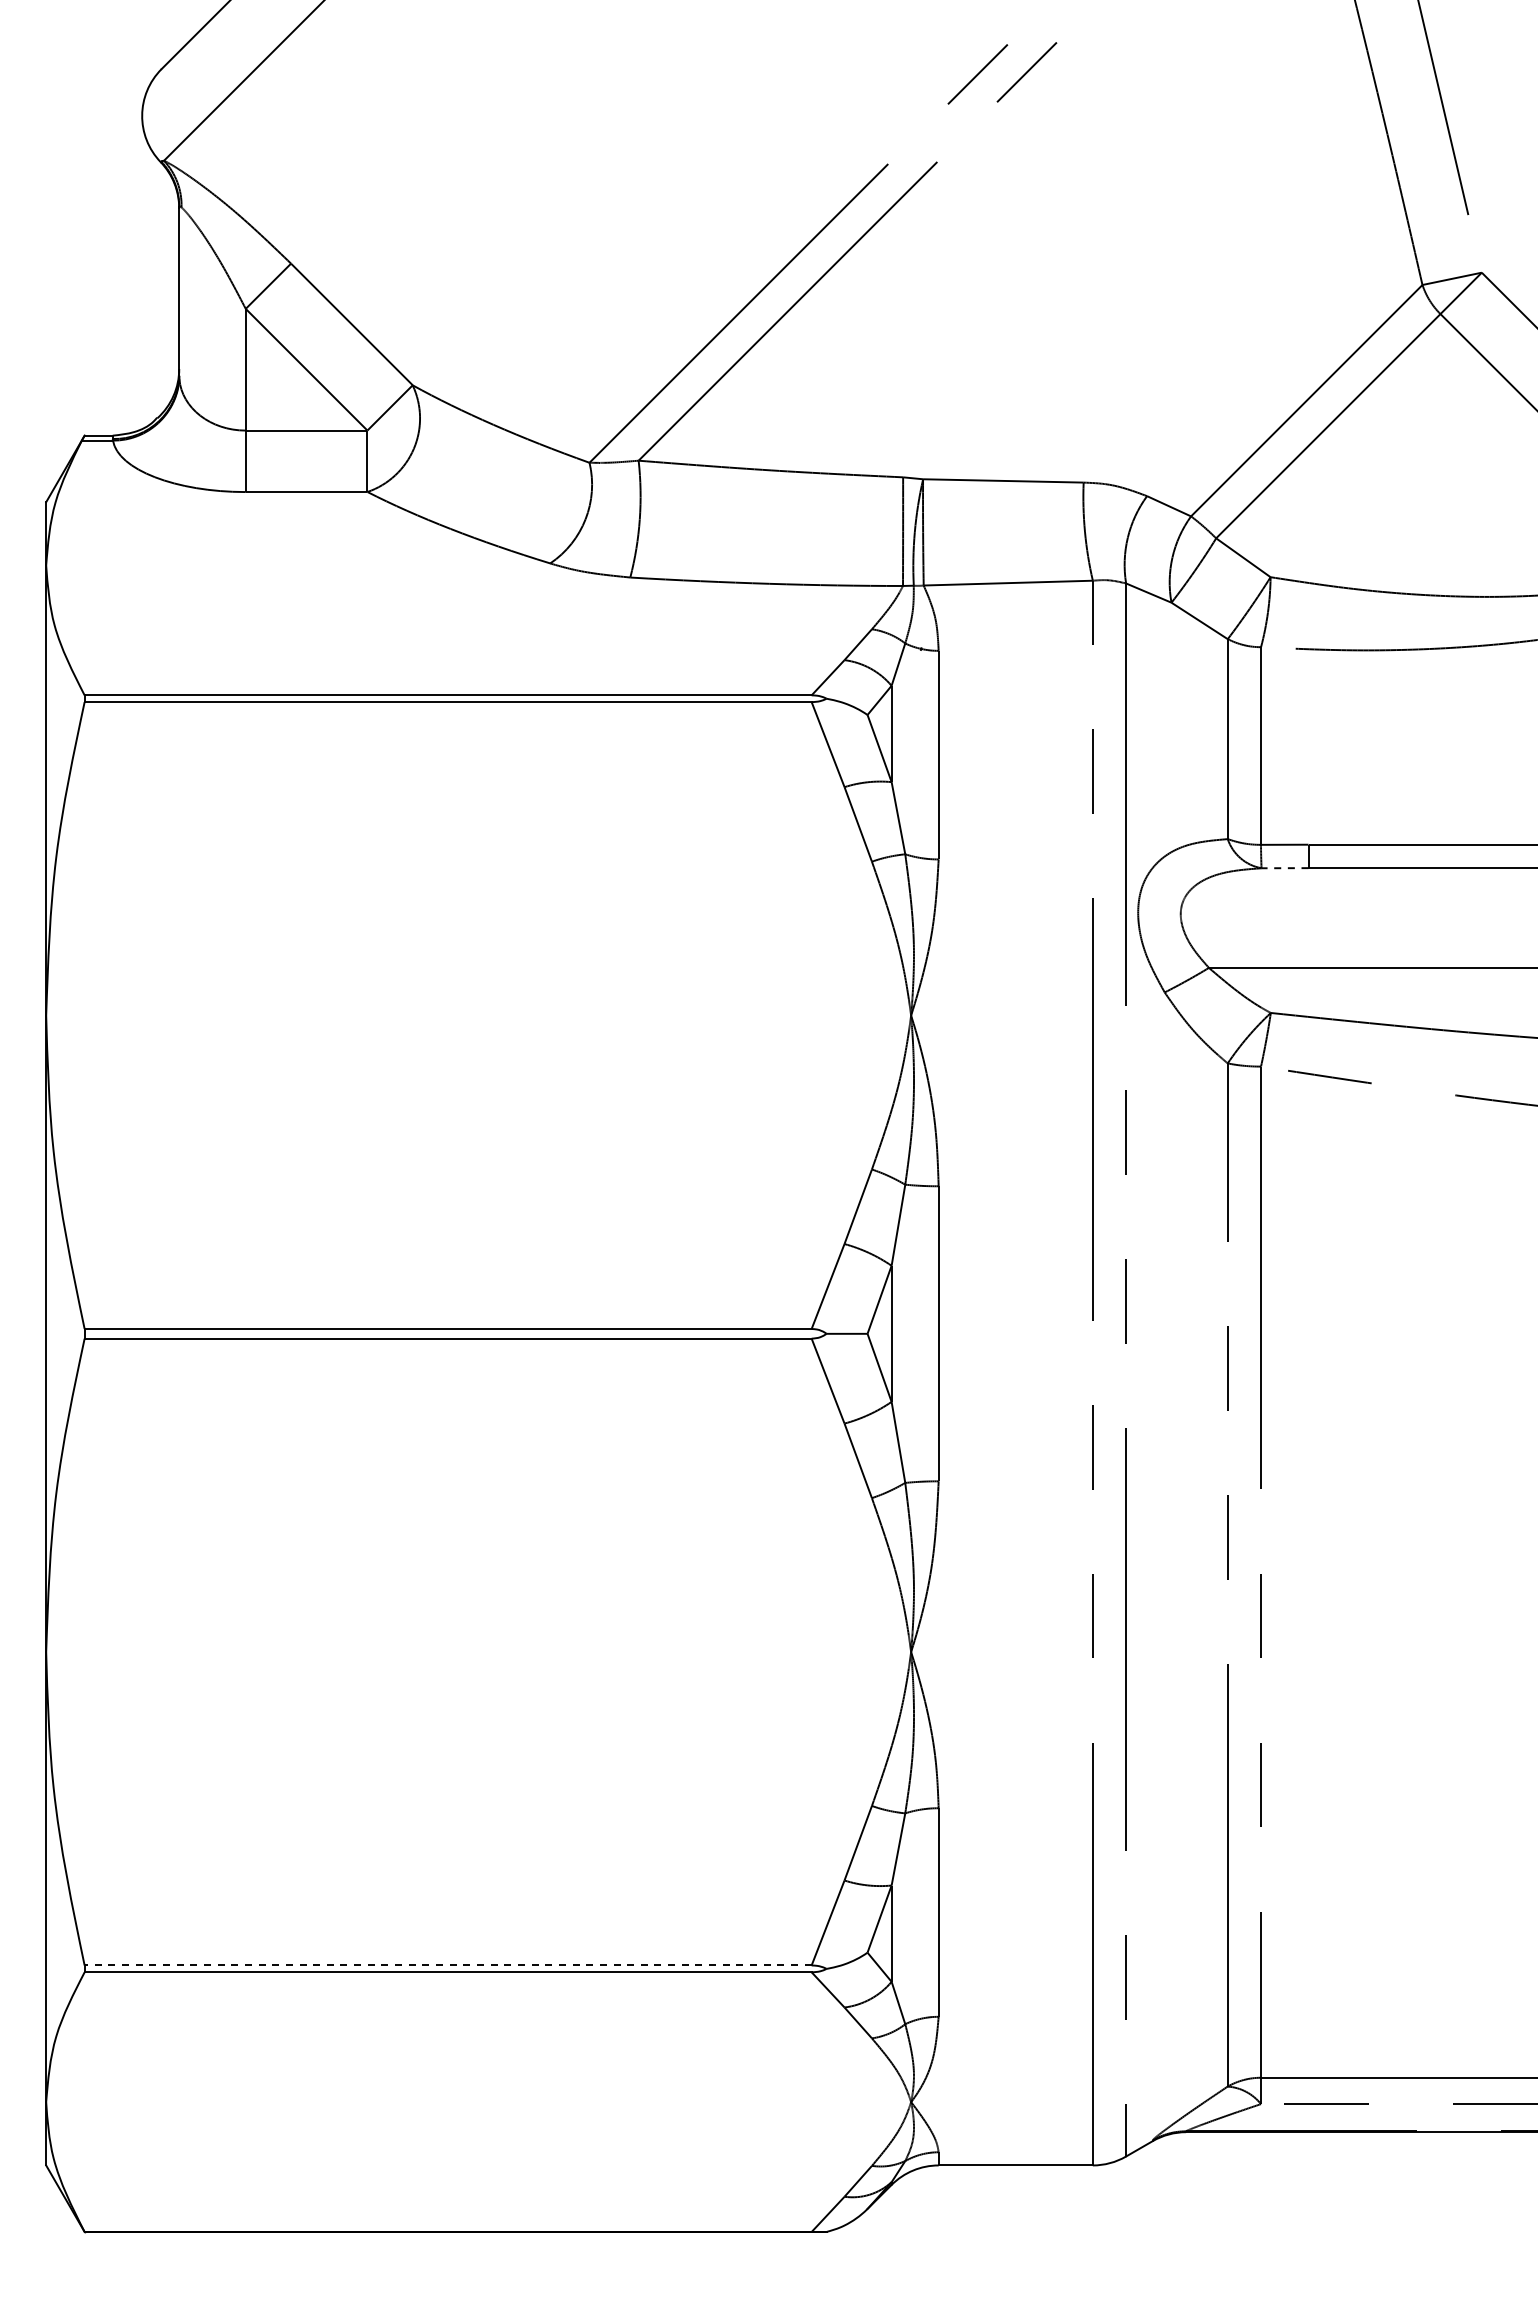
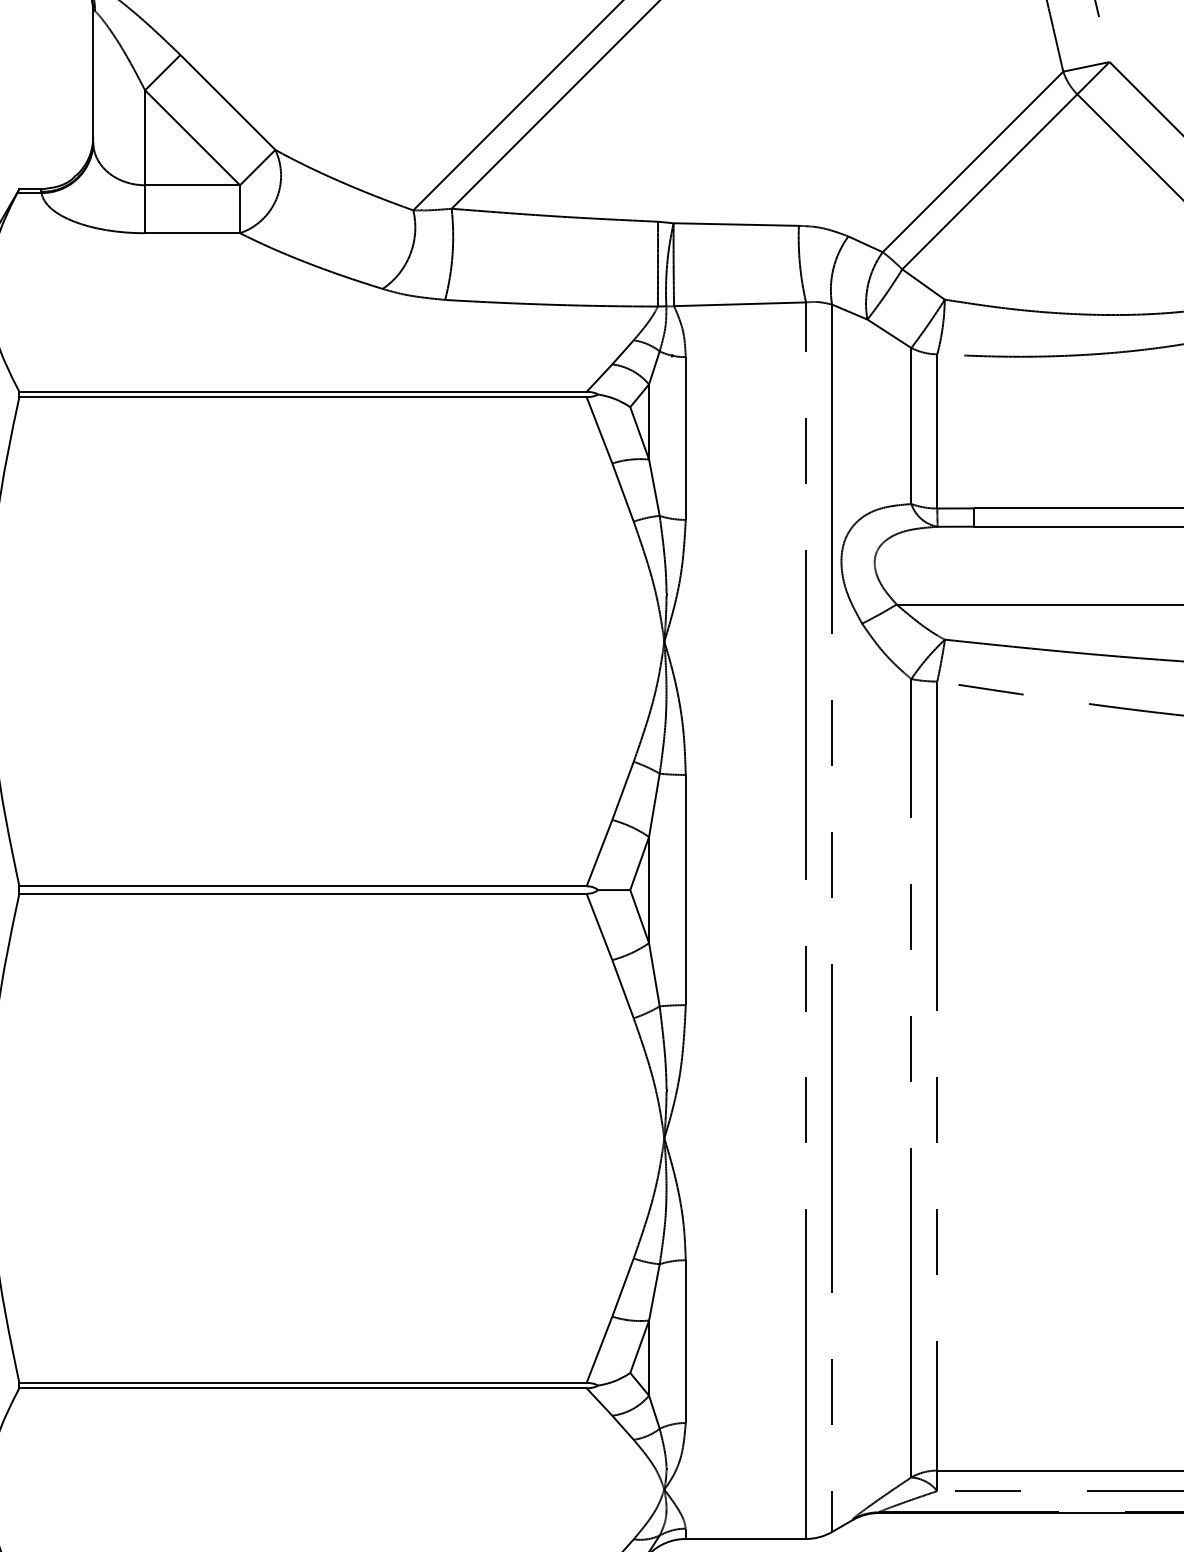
line: (1284, 868) -> (955, 526), dashed -> solid
line: (448, 1965) -> (303, 1382), dashed -> solid

